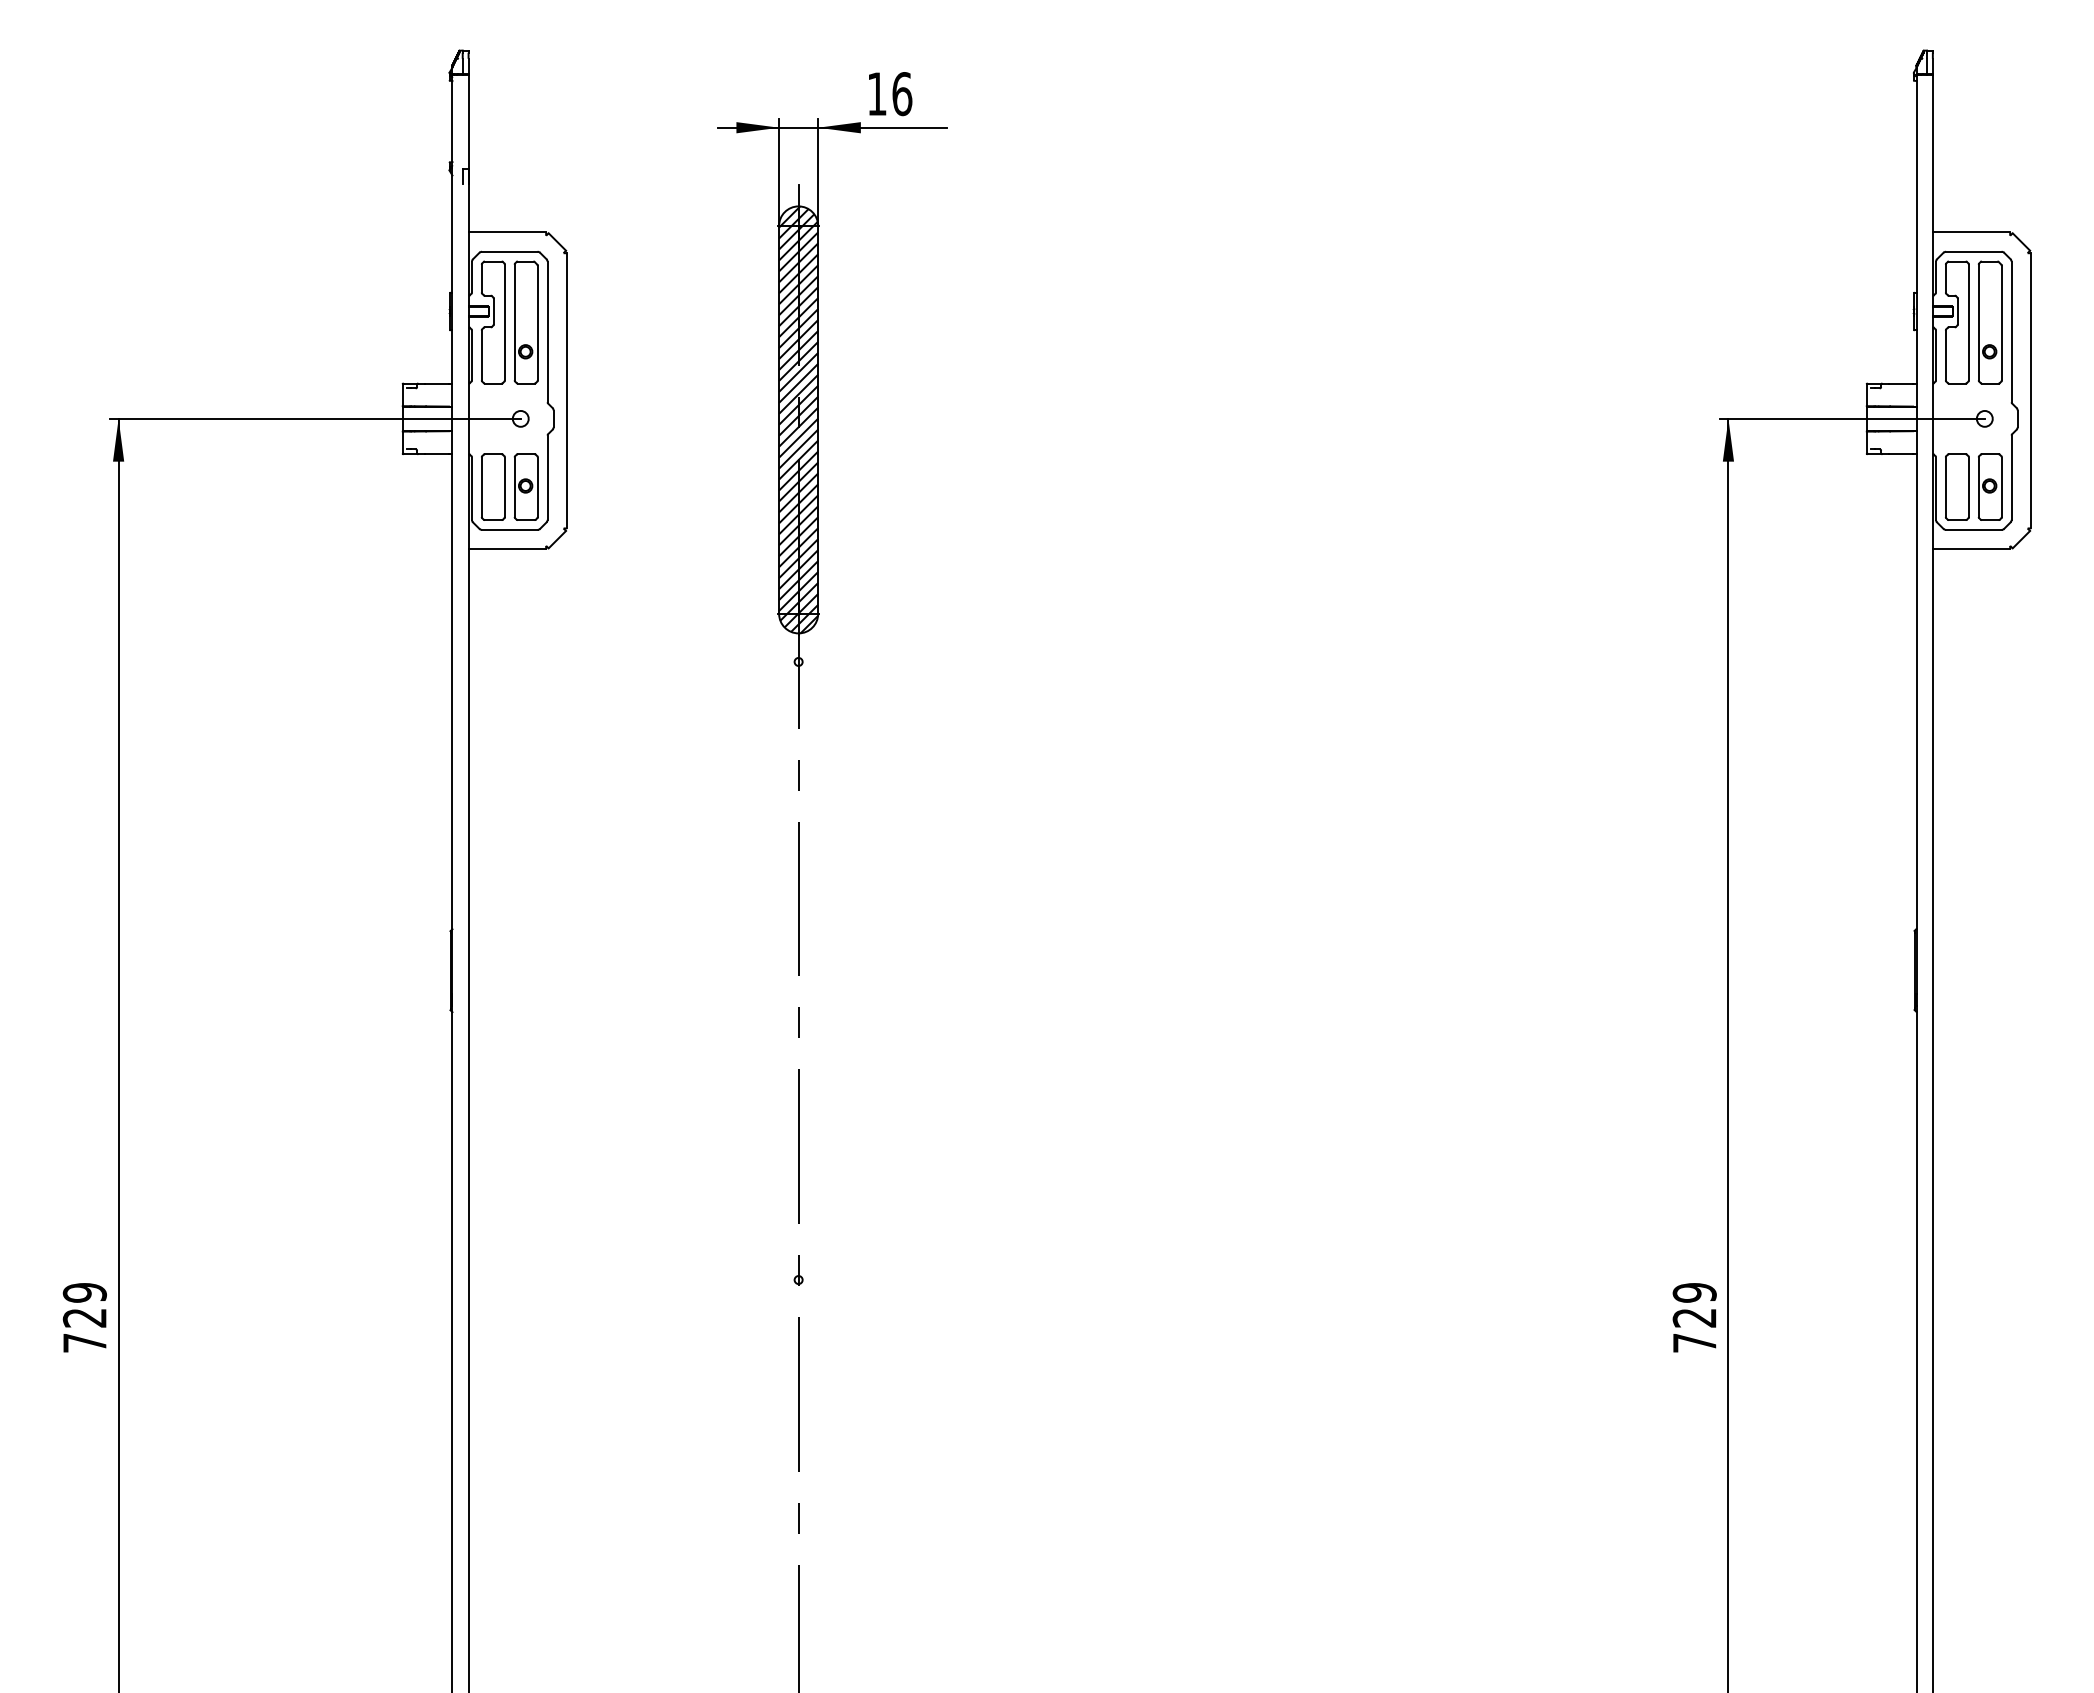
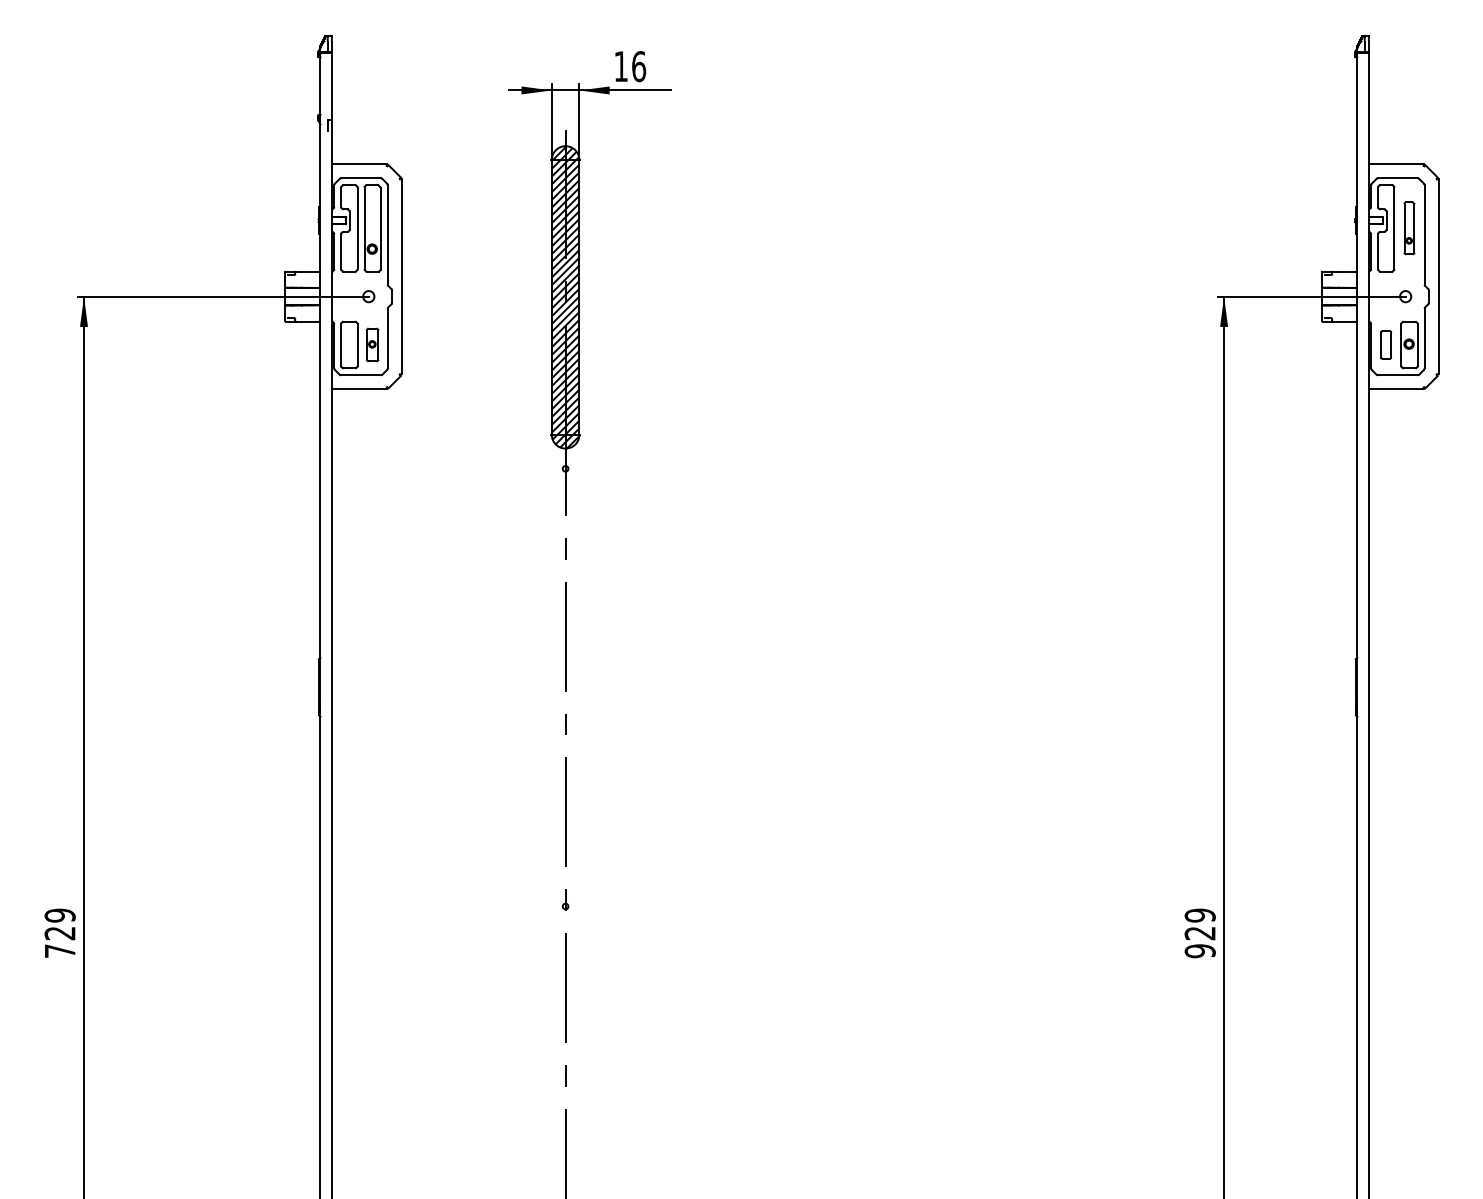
part: (1989, 322) -> (1408, 228), size x0.6
part: (525, 486) -> (372, 344), size x0.7
part: (1957, 486) -> (1386, 344), size x0.6
text: (1694, 1343) -> (1200, 951), 729 -> 929

